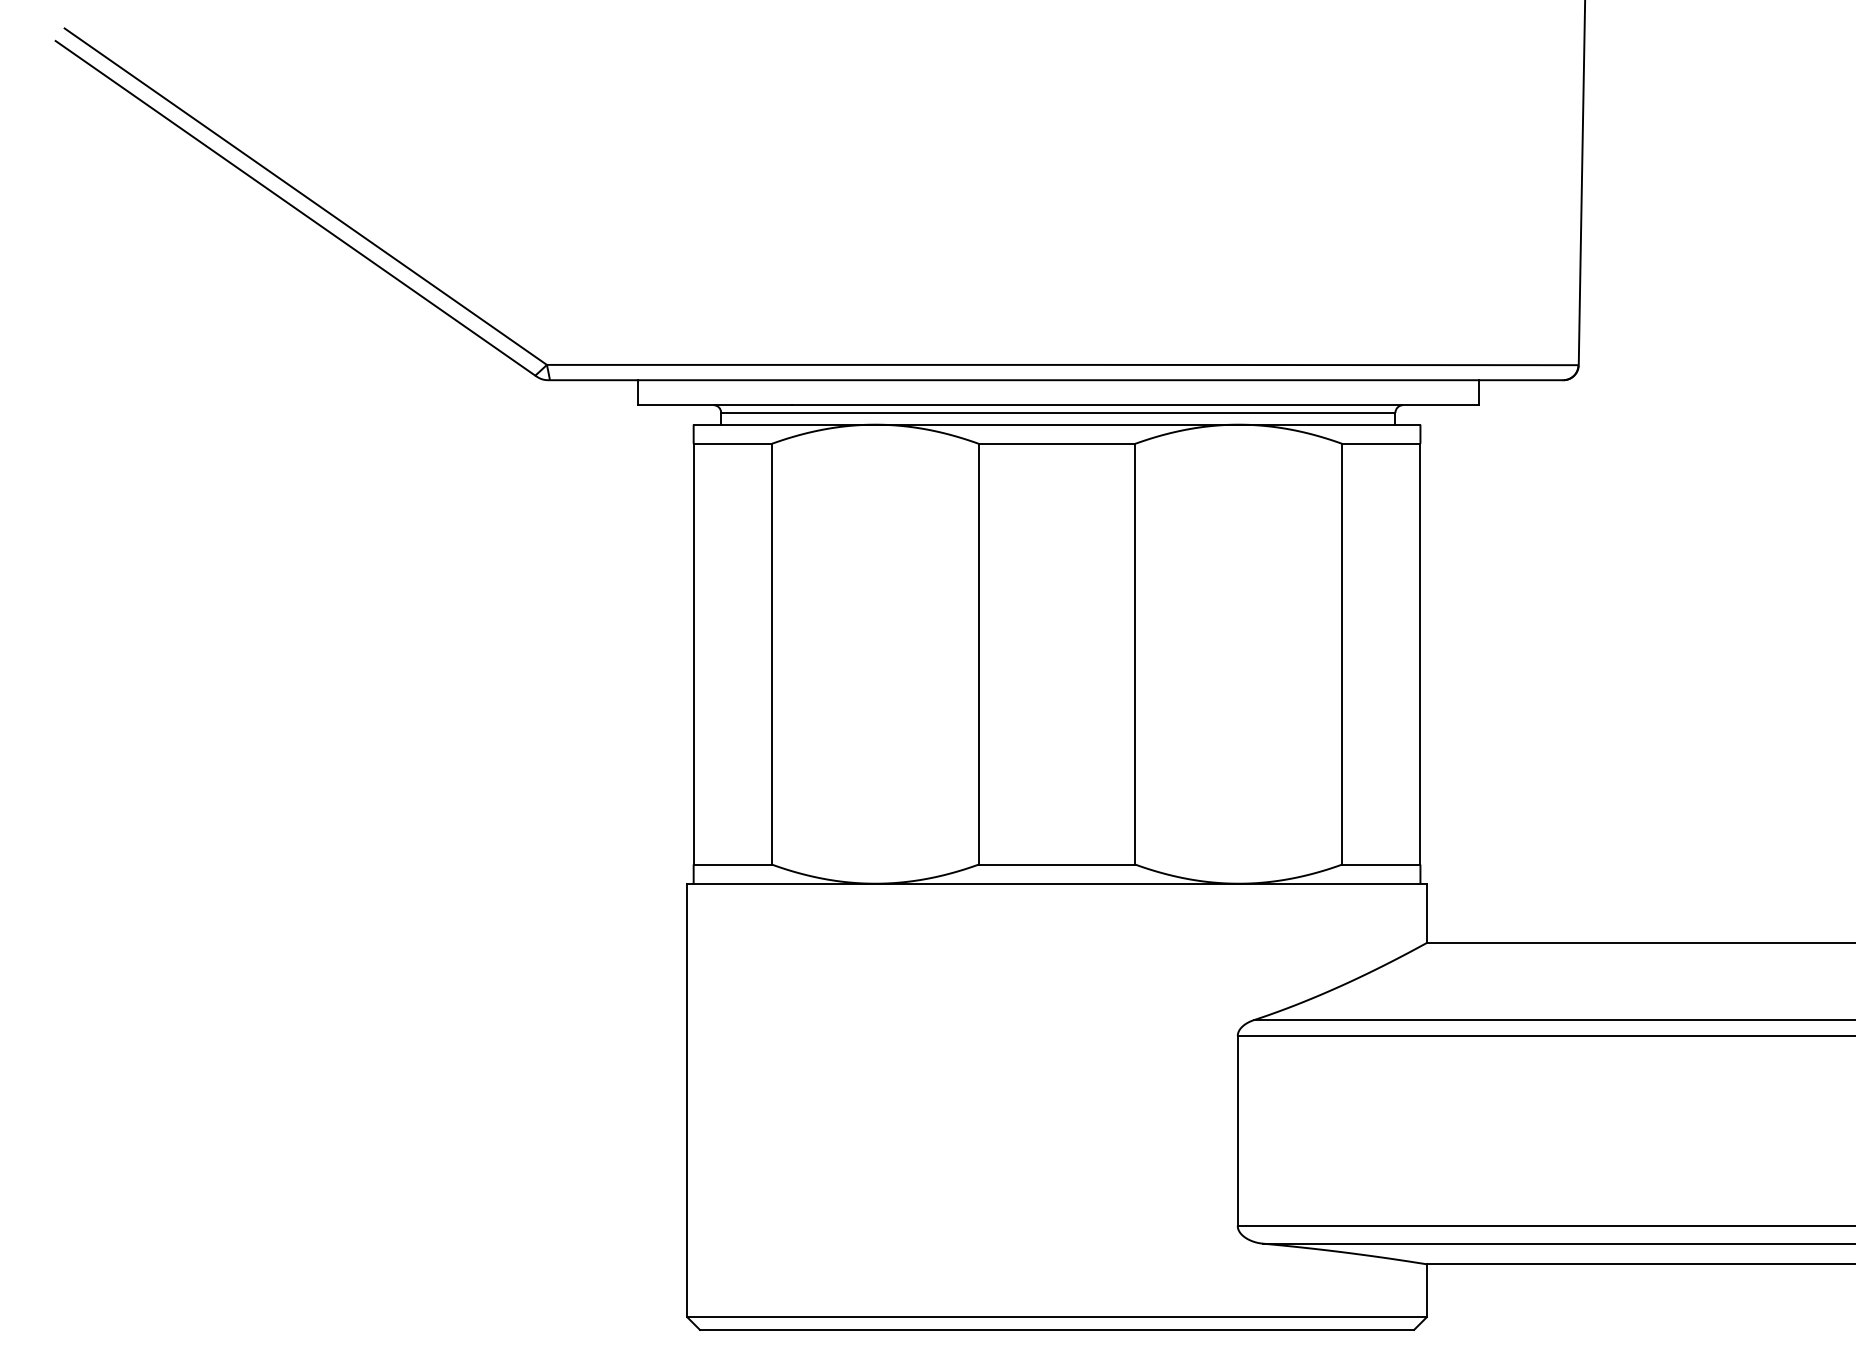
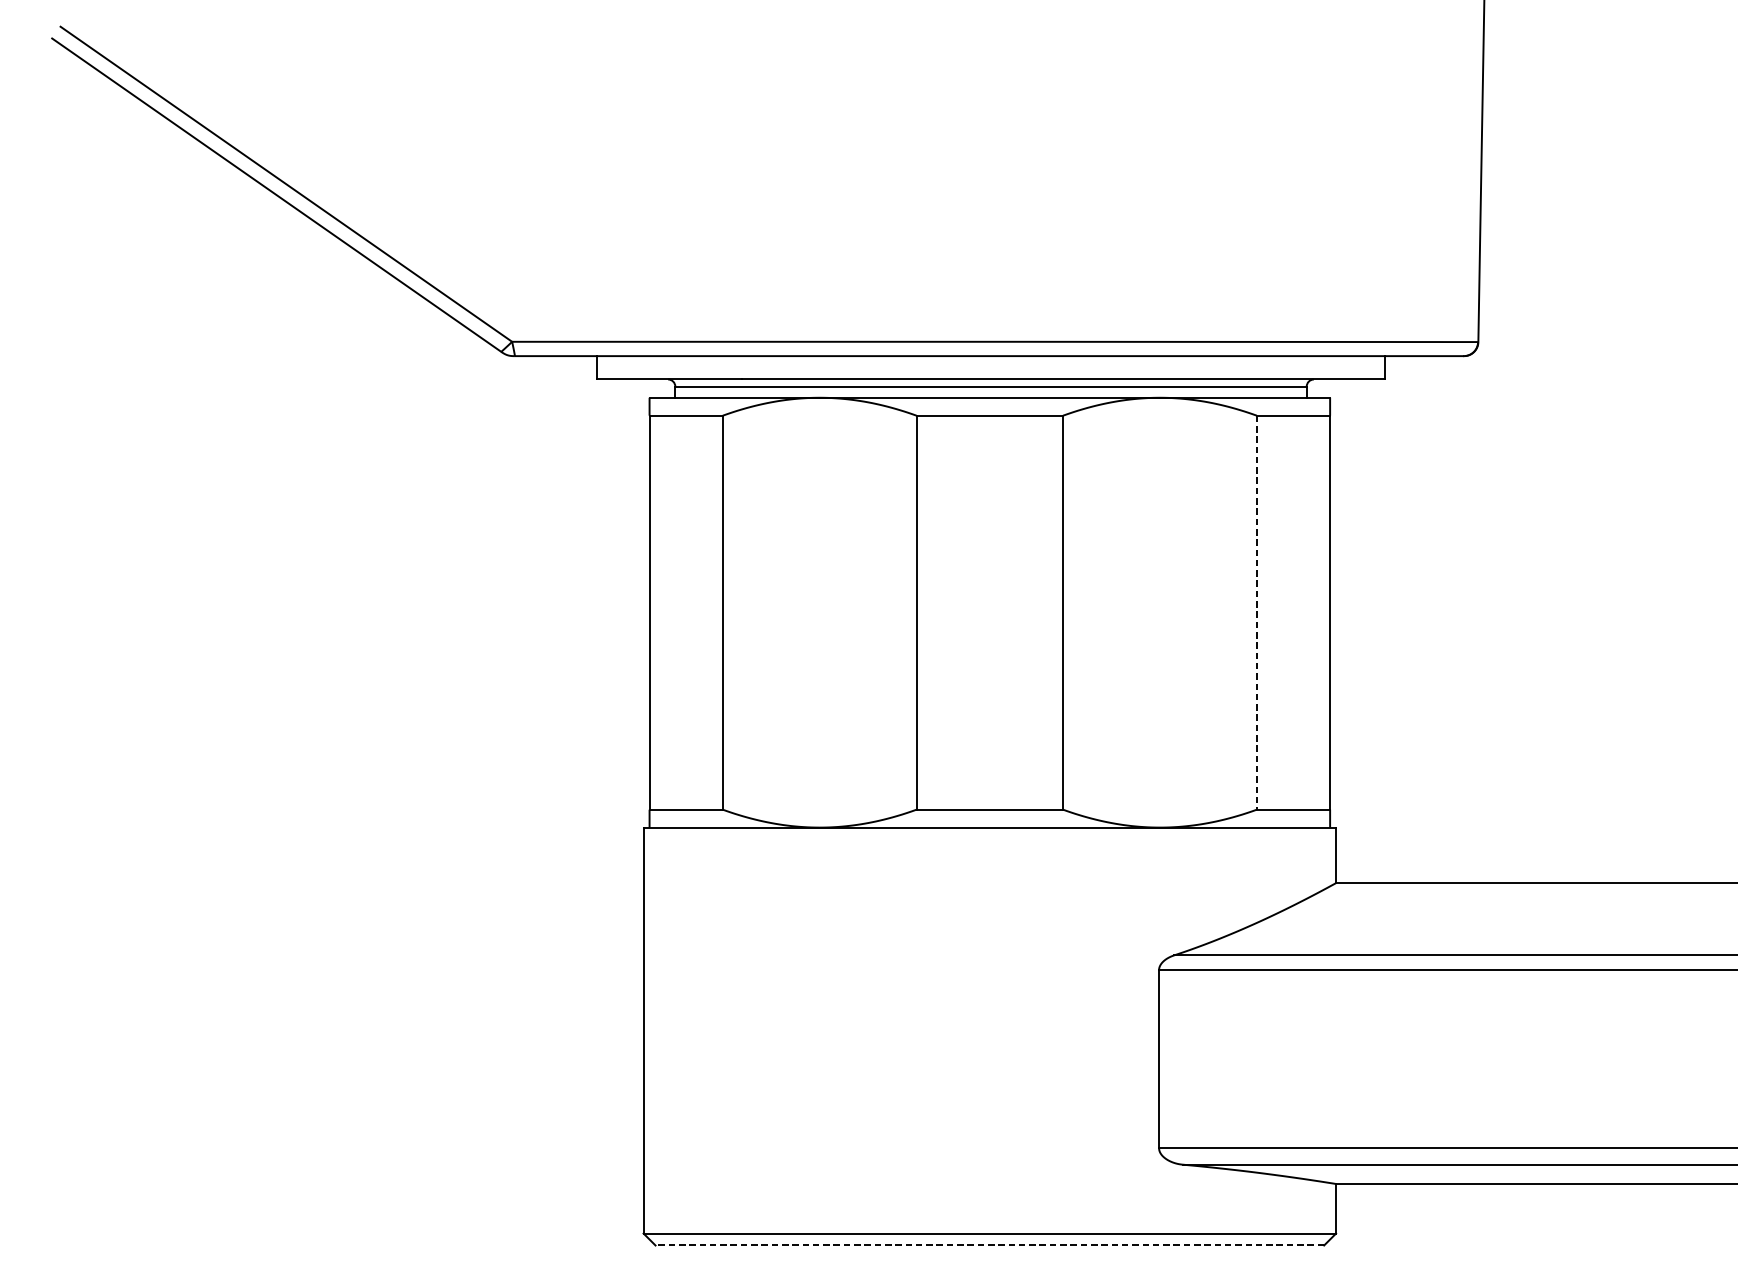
line: (1342, 654) -> (1257, 612), solid -> dashed
line: (1056, 1329) -> (989, 1245), solid -> dashed

